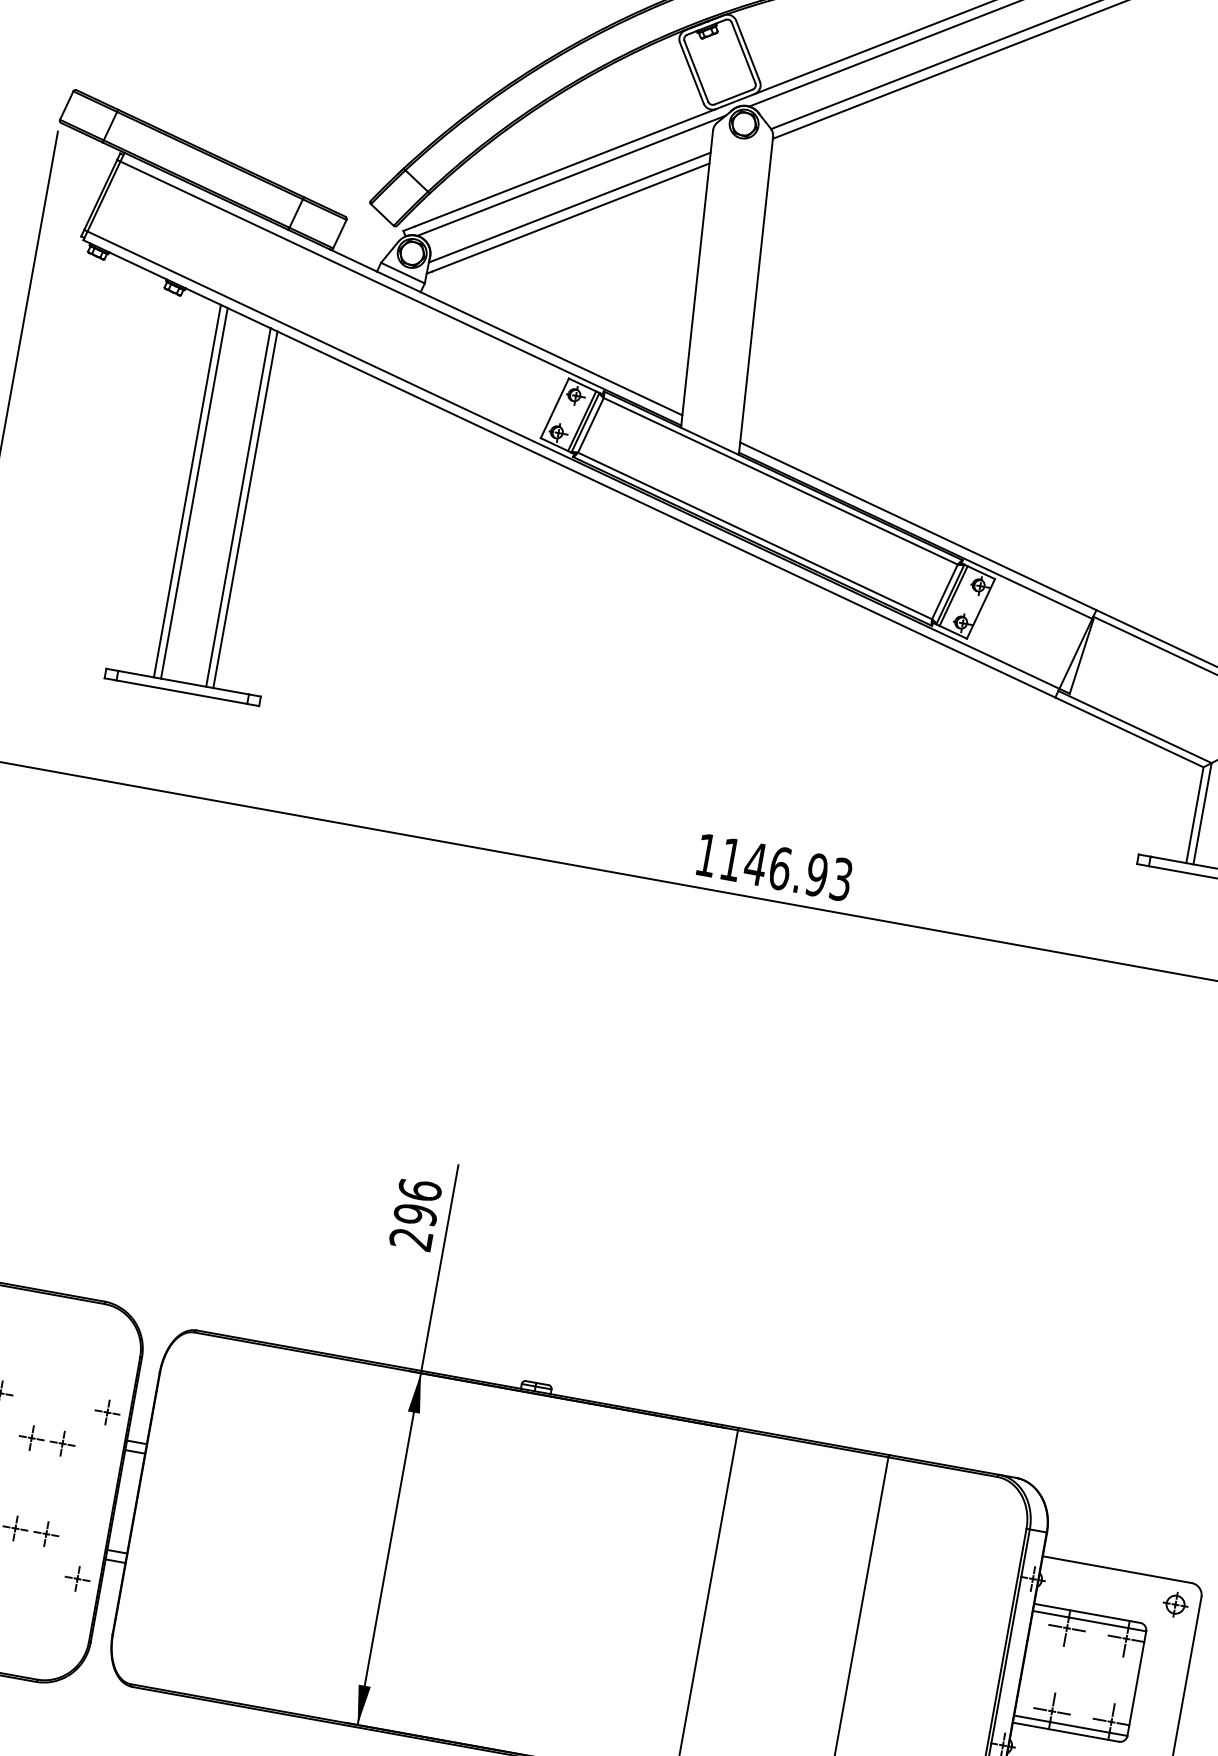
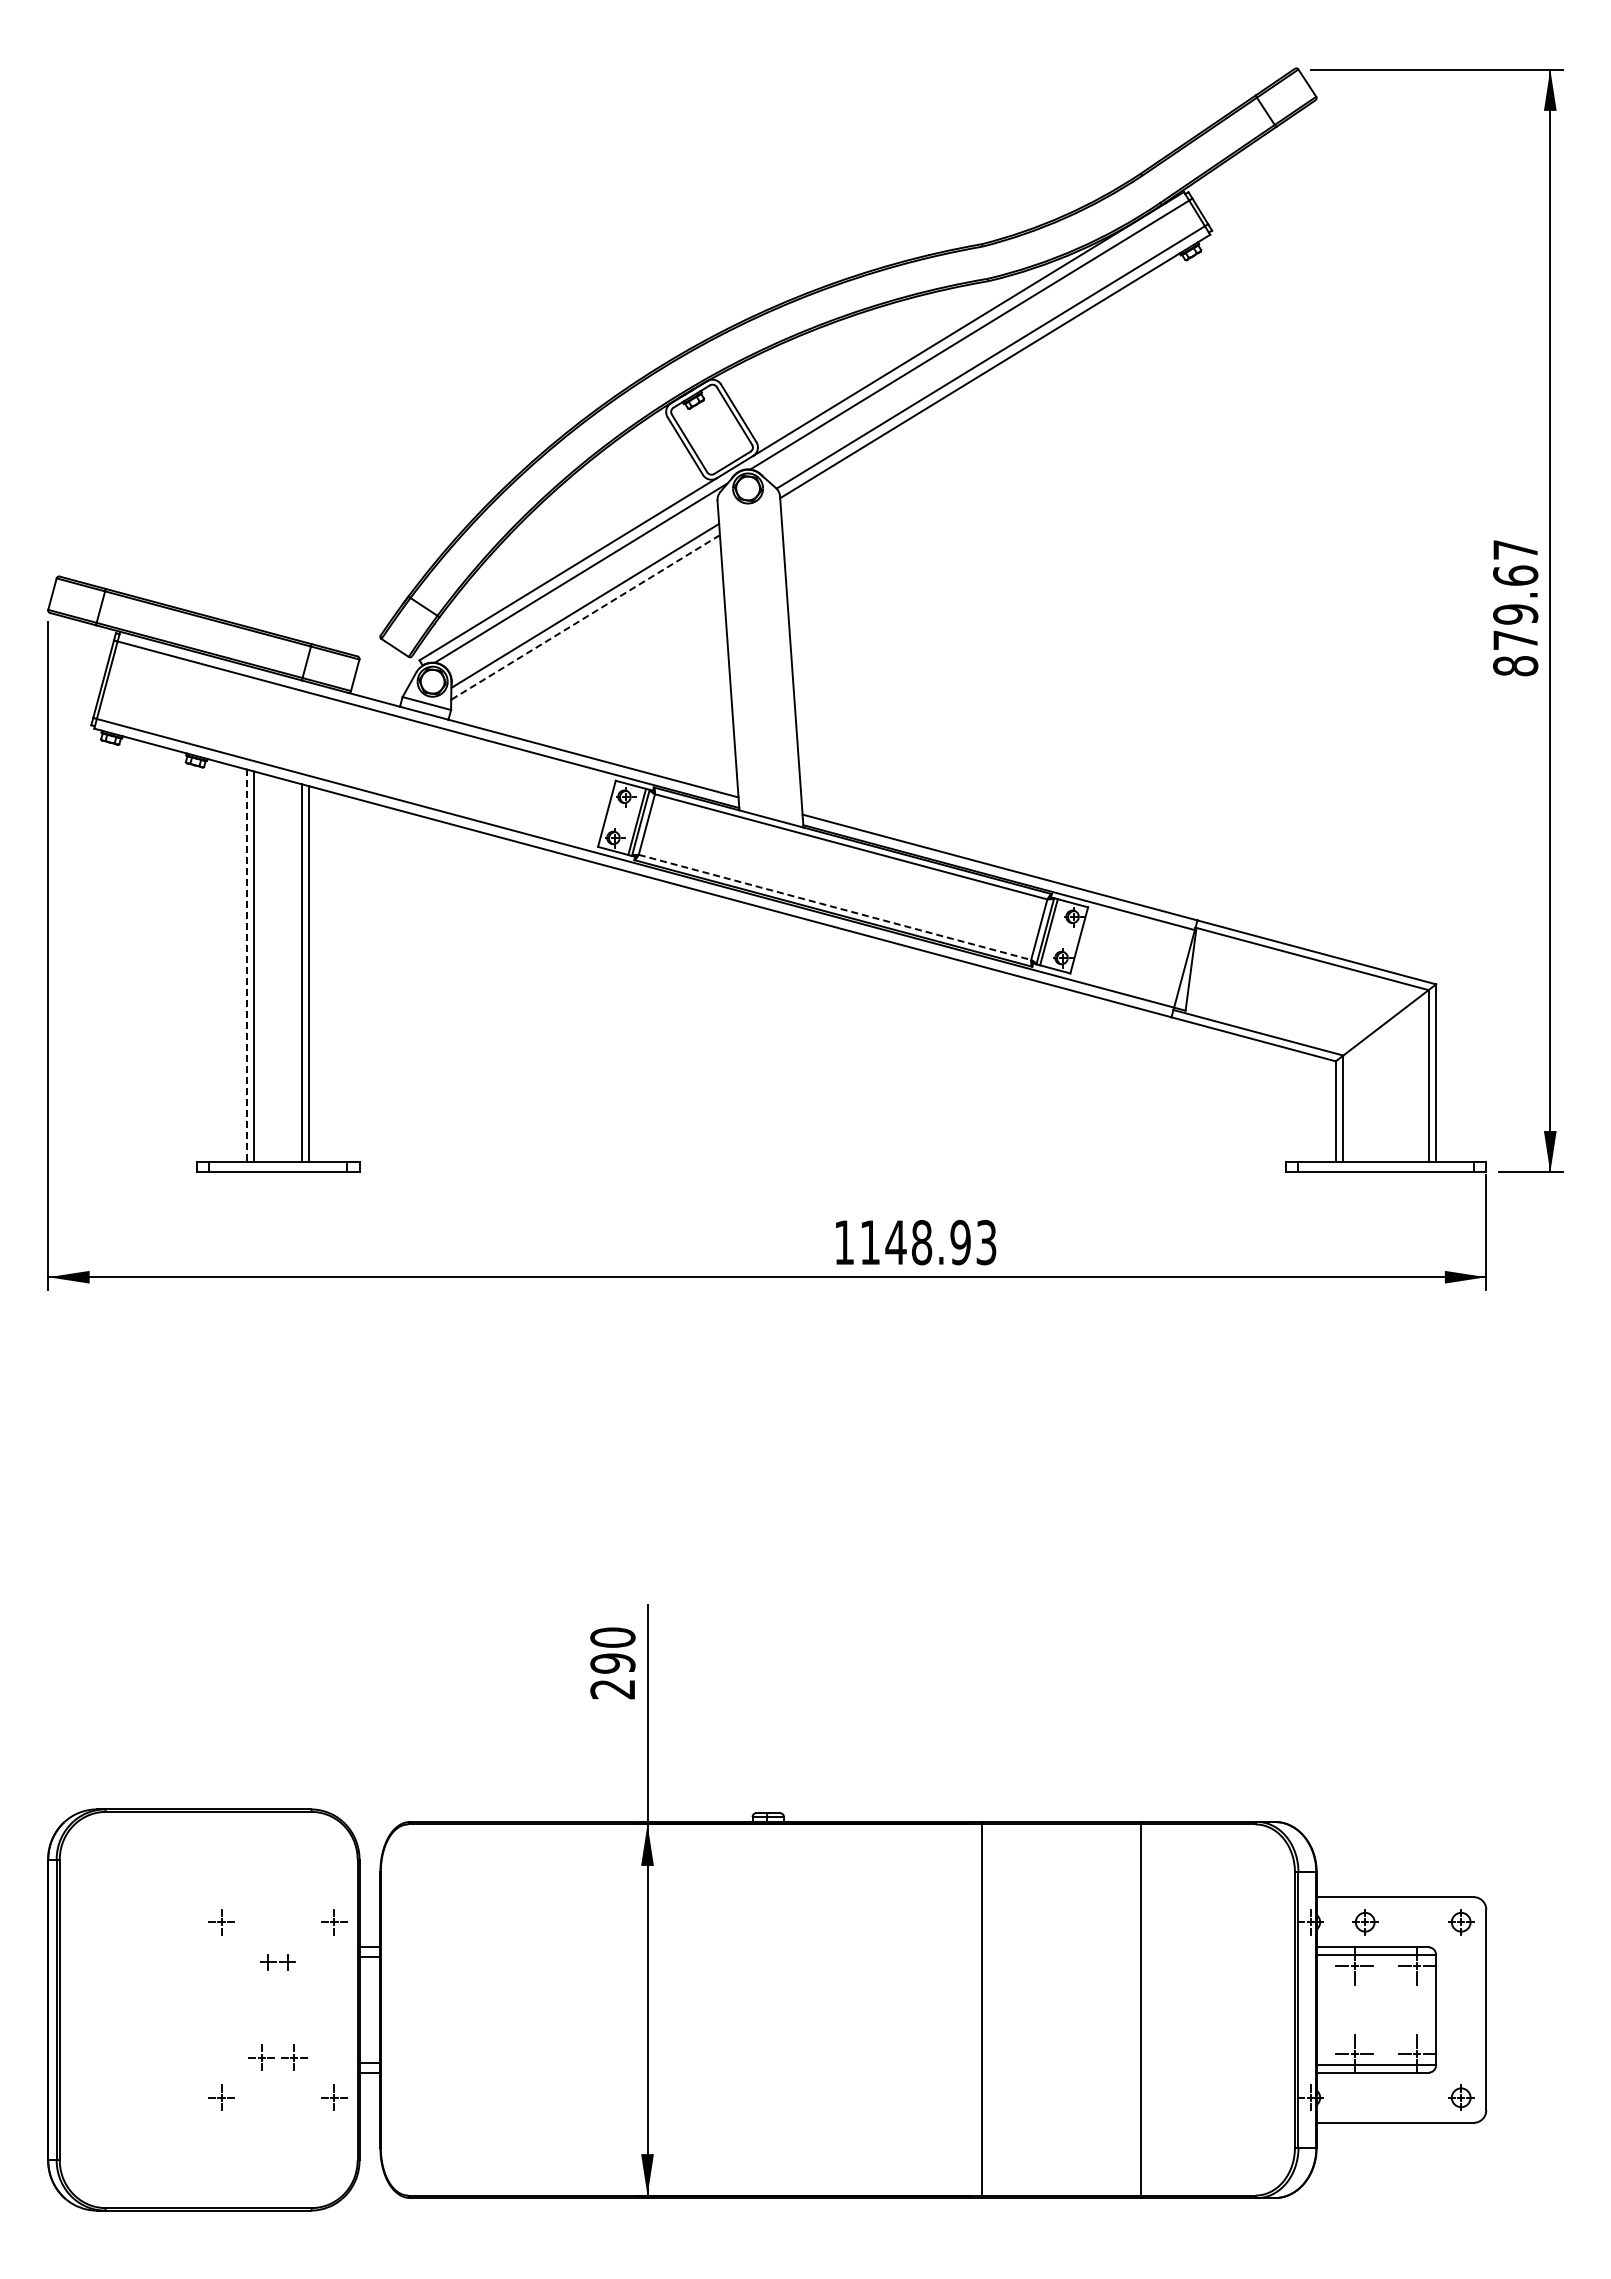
line: (570, 218) -> (587, 616), solid -> dashed
line: (187, 491) -> (246, 966), solid -> dashed
line: (755, 536) -> (835, 907), solid -> dashed
text: (779, 868) -> (921, 1242), 1146.93 -> 1148.93
text: (419, 1190) -> (612, 1637), 296 -> 290
part: (46, 1440) -> (277, 1962), size x0.6
part: (1084, 1588) -> (1365, 1922), added

